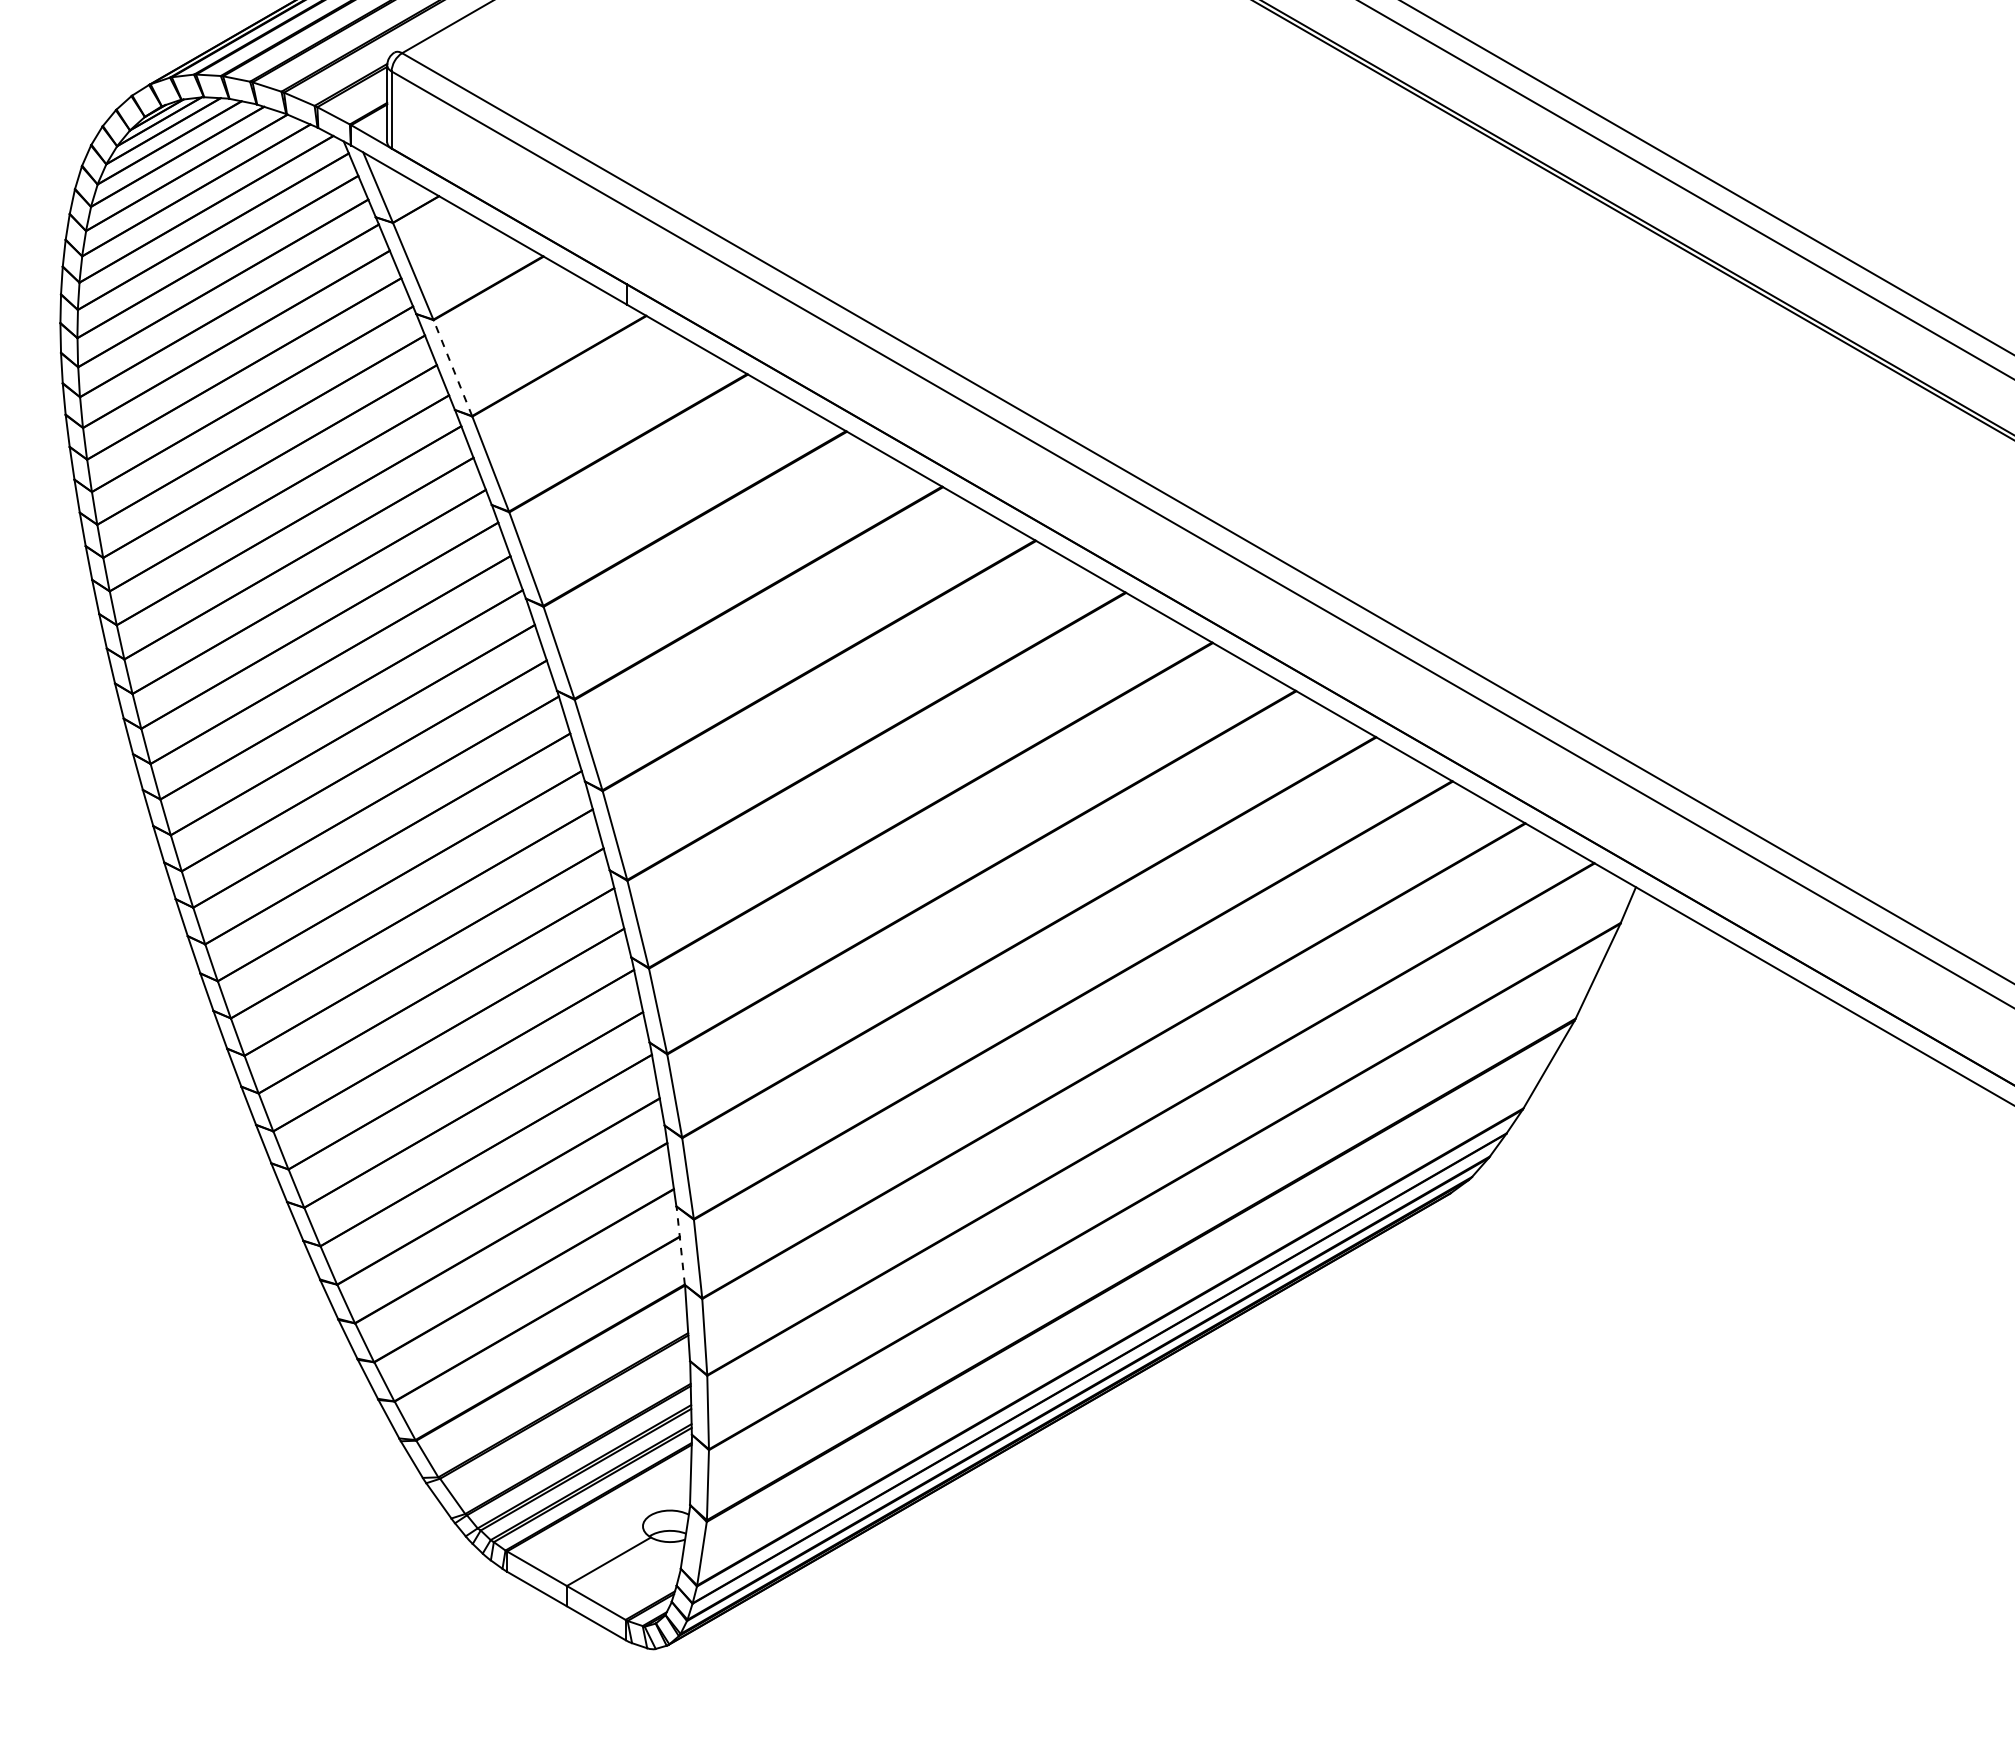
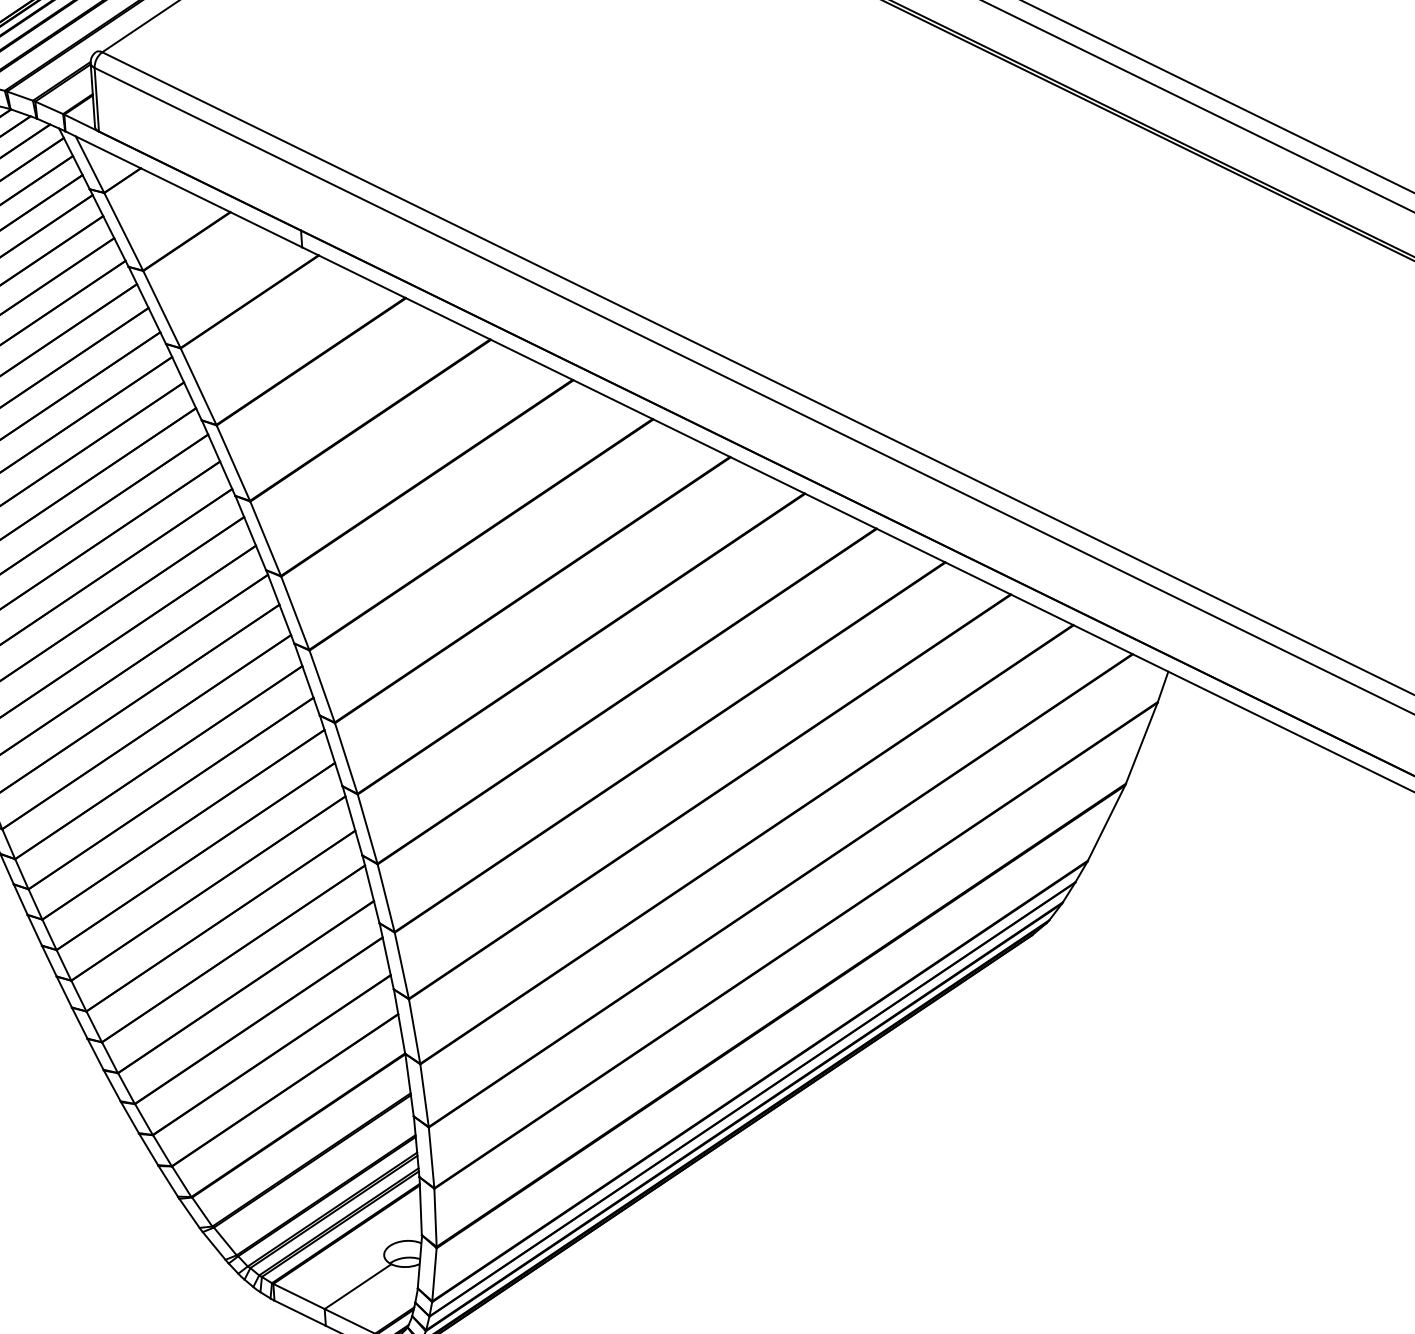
line: (452, 368) -> (161, 309), dashed -> solid
line: (680, 1245) -> (399, 1021), dashed -> solid

